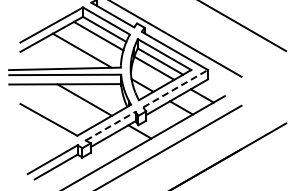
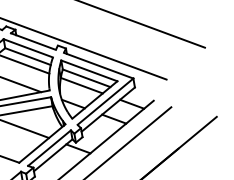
line: (176, 88) -> (106, 101), dashed -> solid
line: (110, 126) -> (49, 148), dashed -> solid

